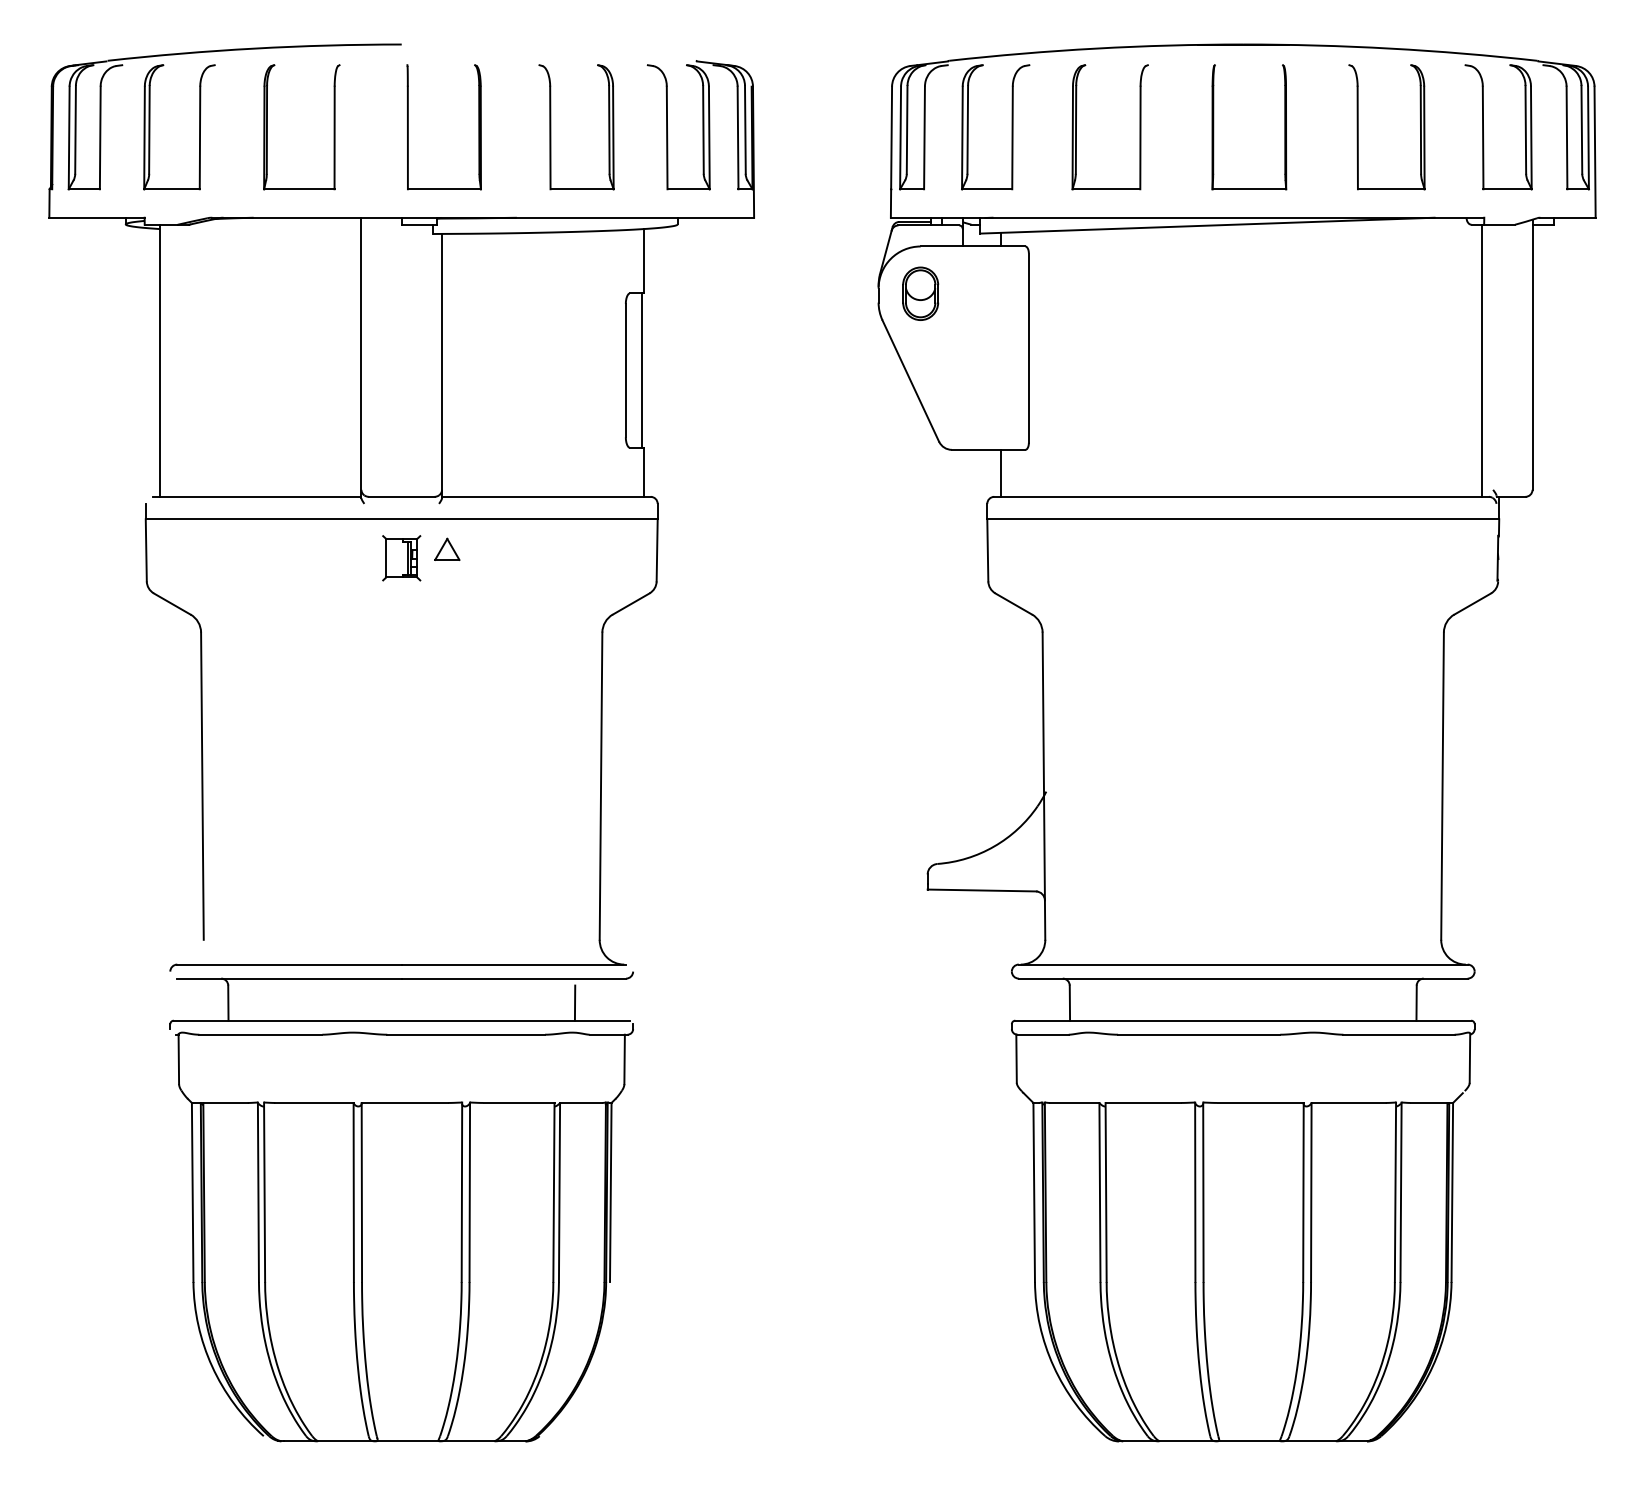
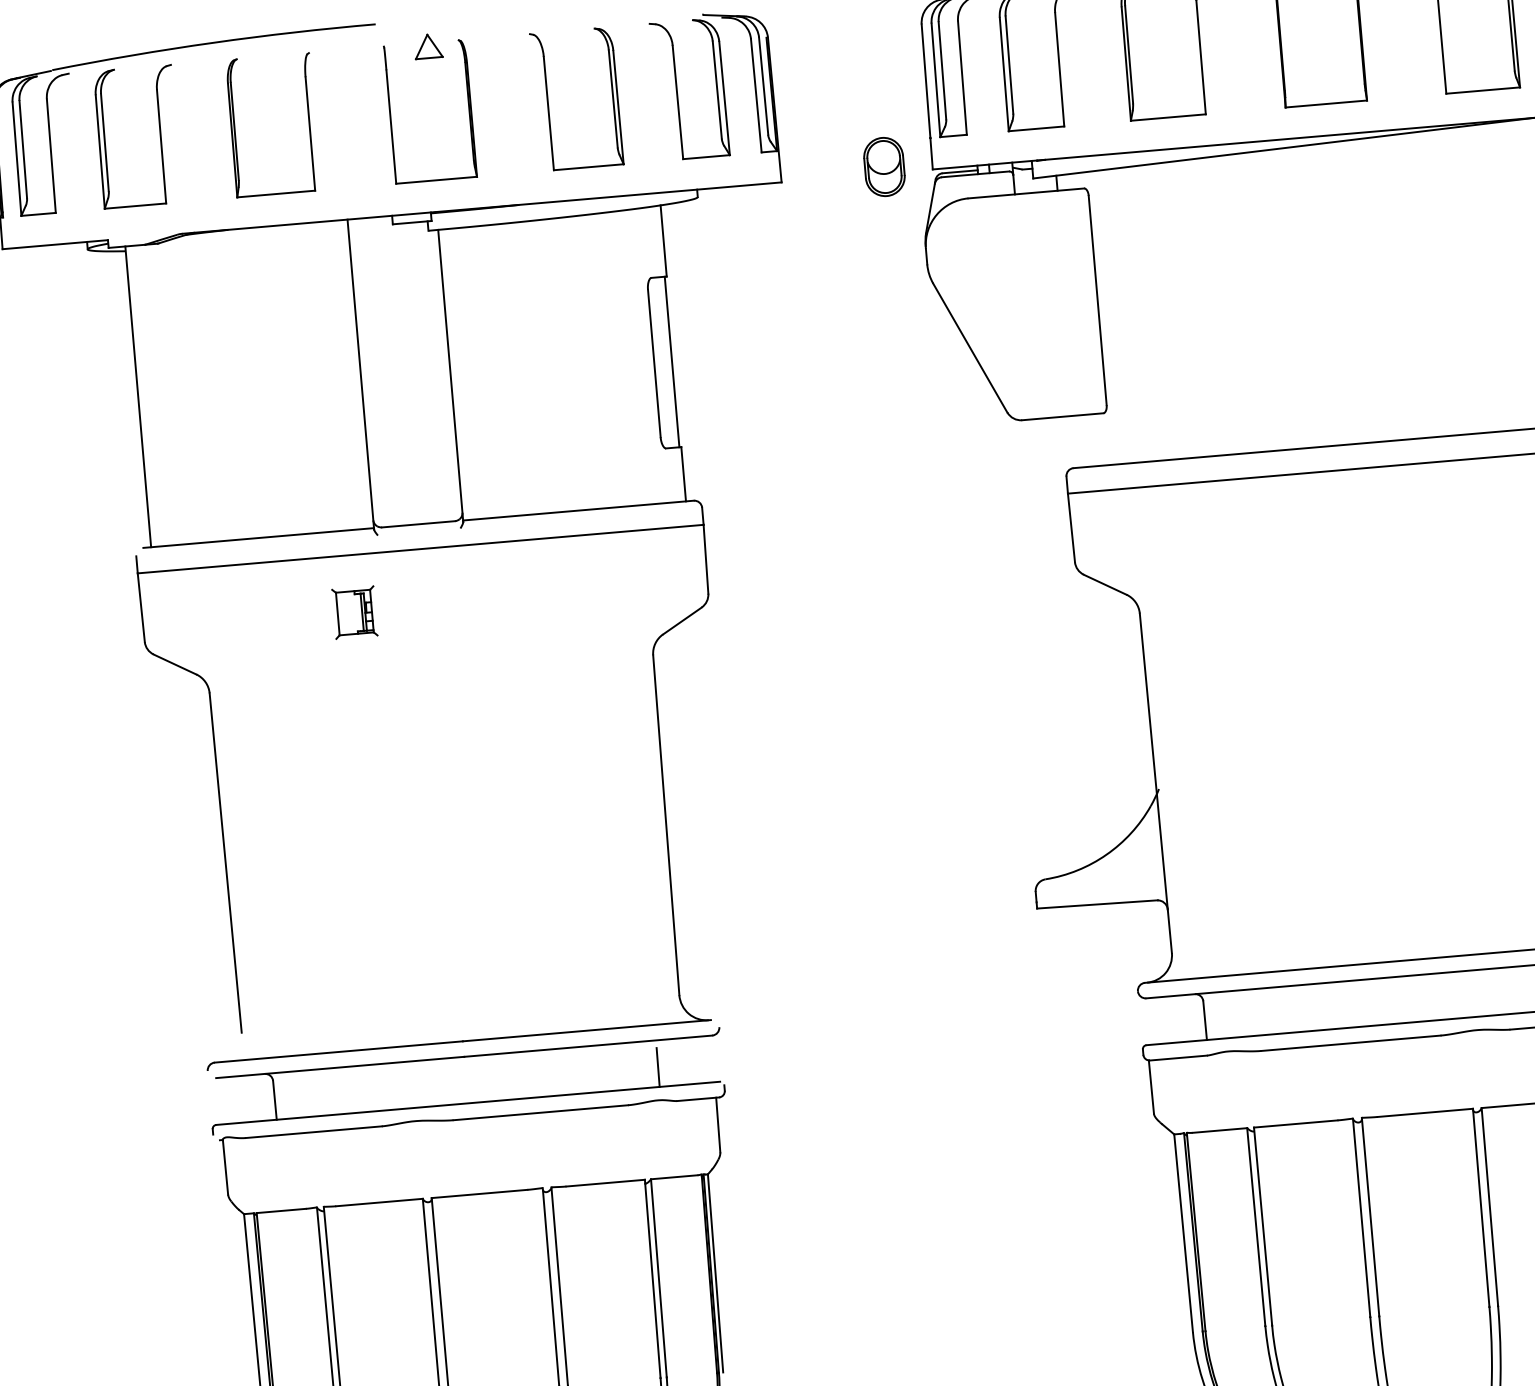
part: (920, 293) -> (884, 166), moved
line: (1001, 472) -> (1079, 440), removed
part: (447, 548) -> (428, 45), moved
part: (401, 558) -> (354, 612), moved

